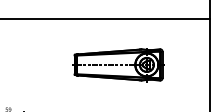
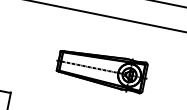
part: (118, 65) -> (101, 70), moved

